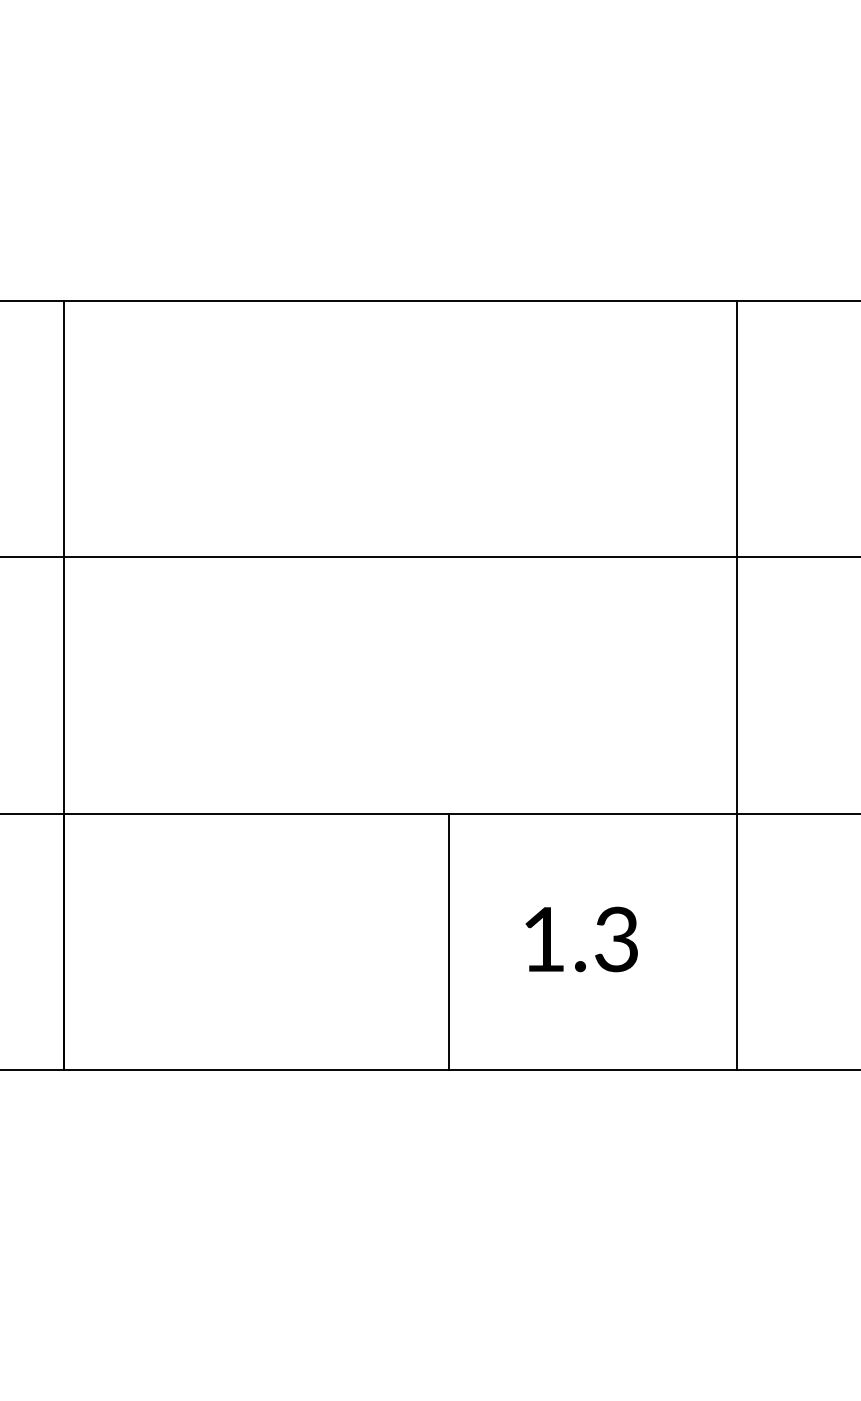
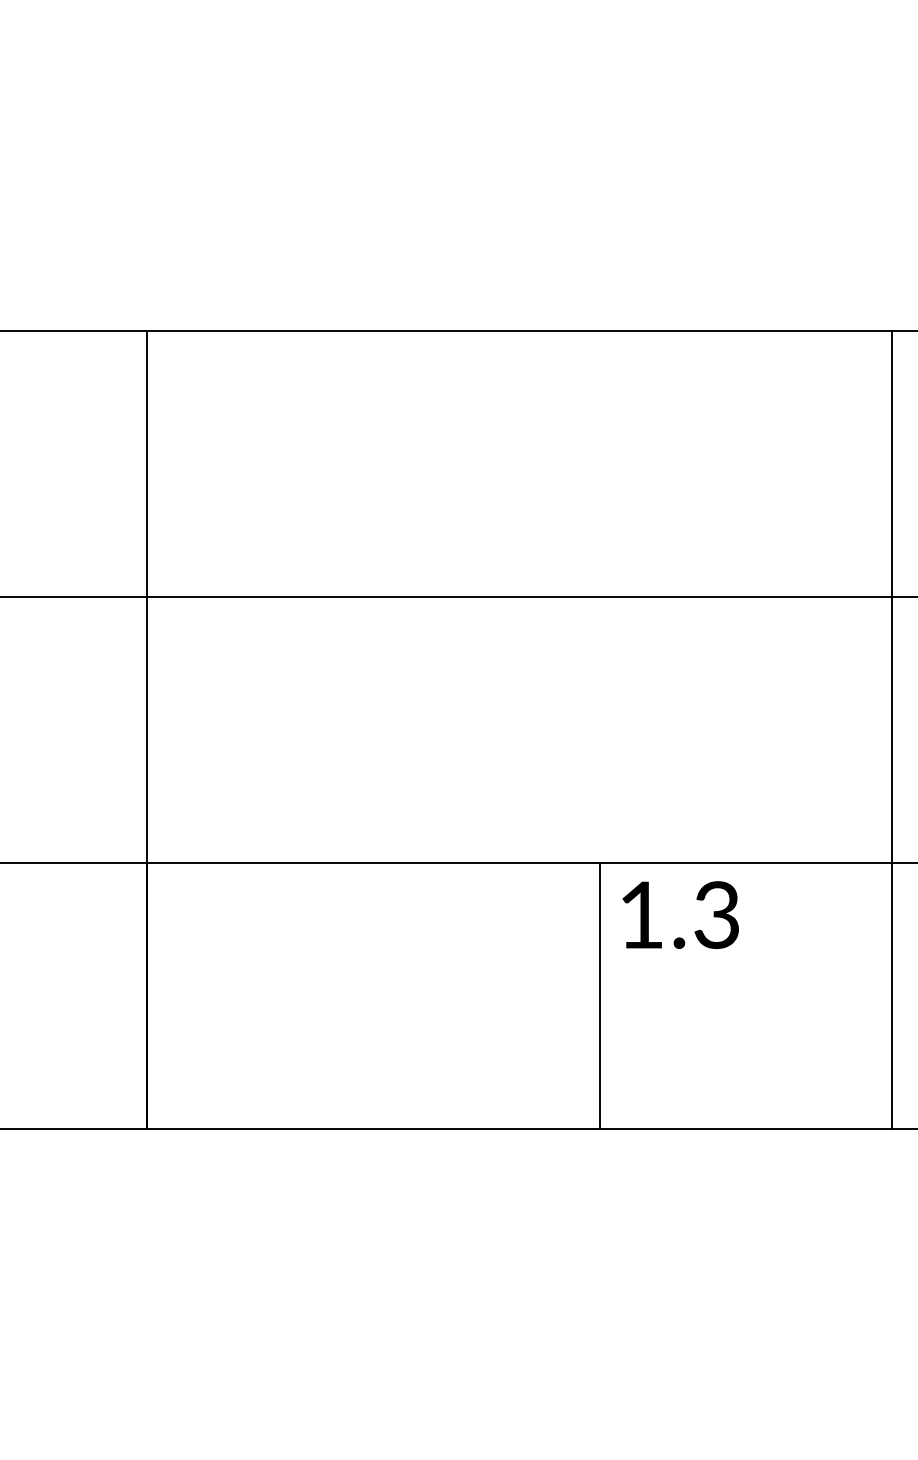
line: (736, 685) -> (891, 729), moved
text: (581, 938) -> (680, 914), moved
line: (448, 941) -> (599, 995), moved

